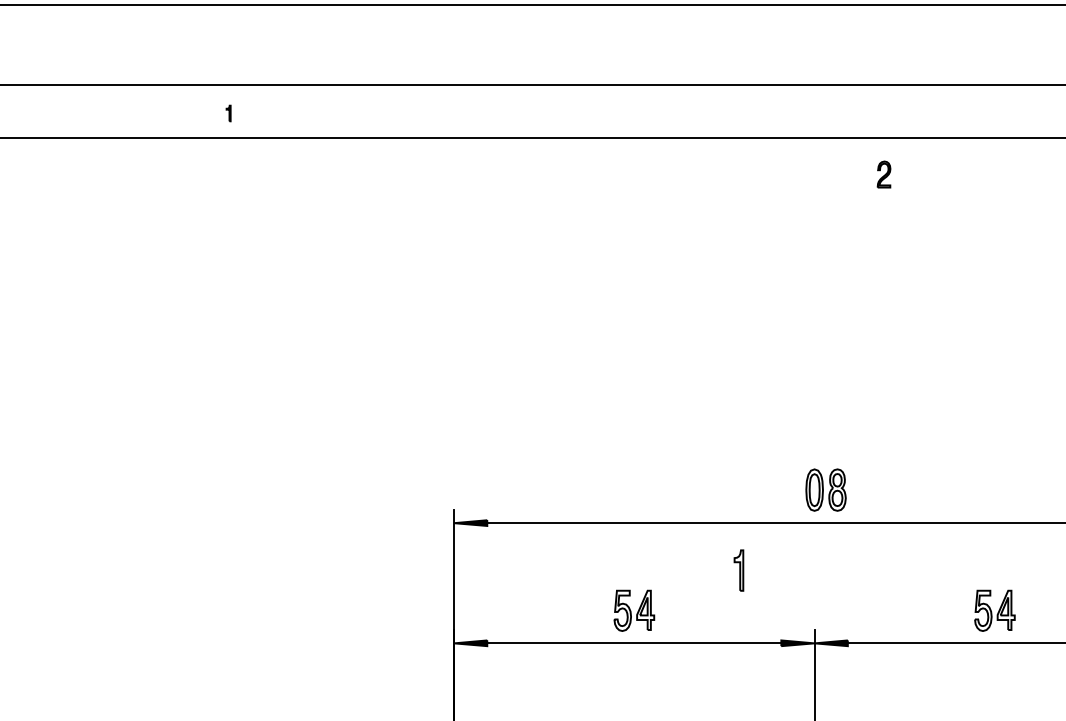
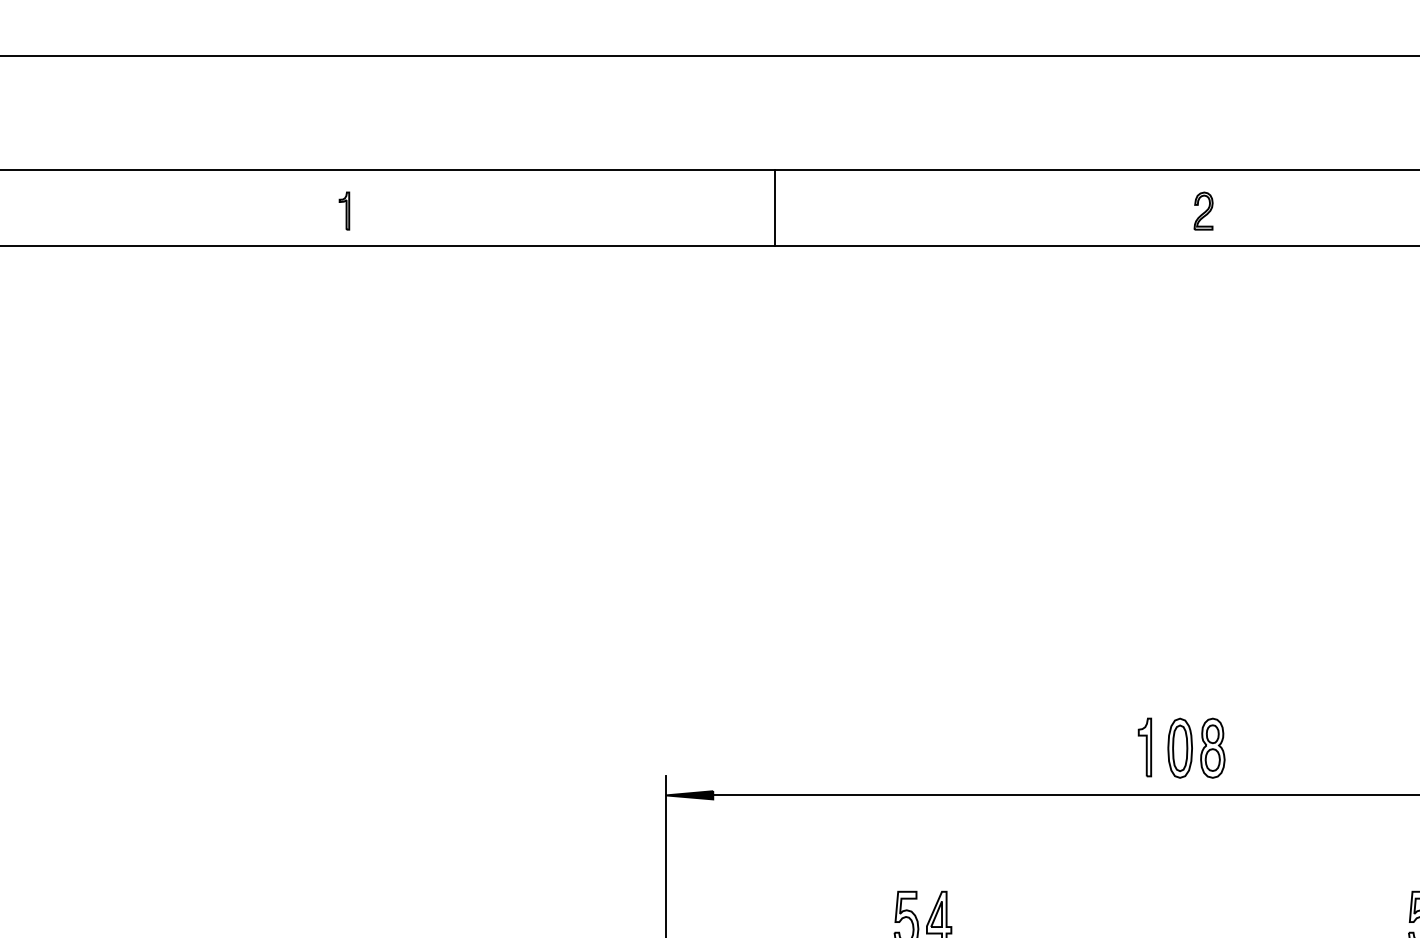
line: (530, 111) -> (774, 208), added
part: (228, 113) -> (344, 211), size x1.67
part: (883, 174) -> (1202, 211), moved
part: (738, 570) -> (1144, 747), moved

